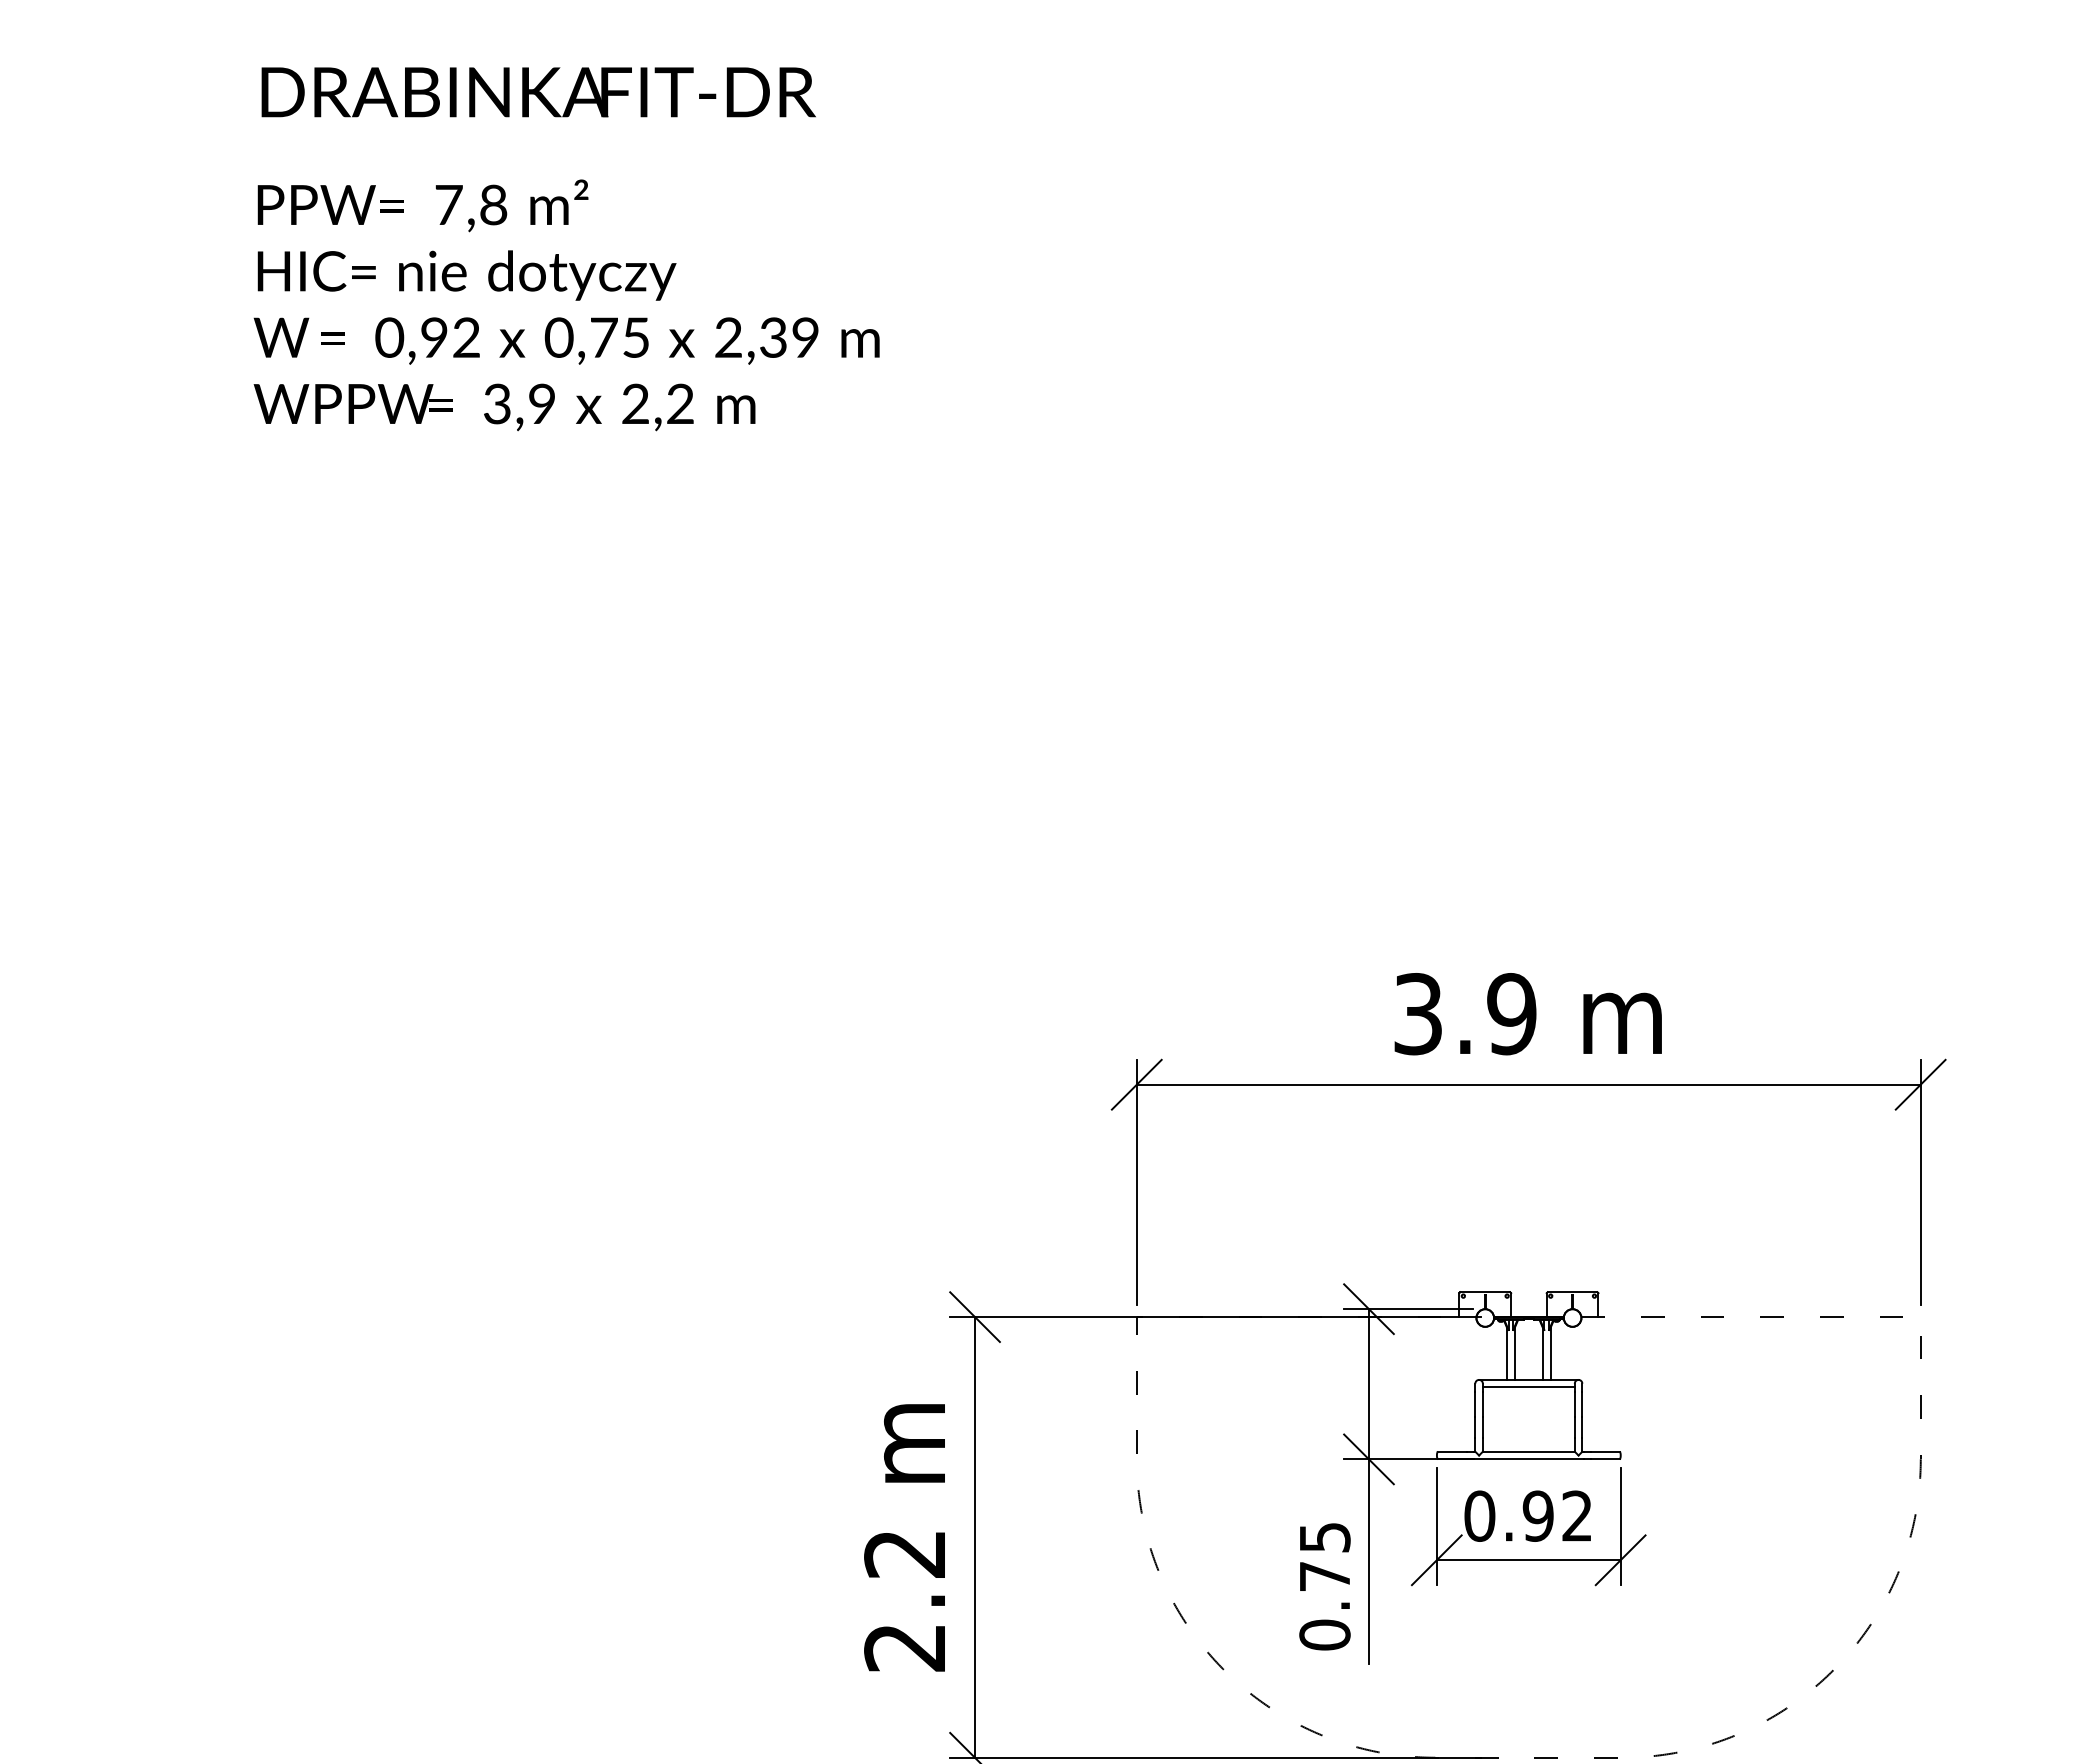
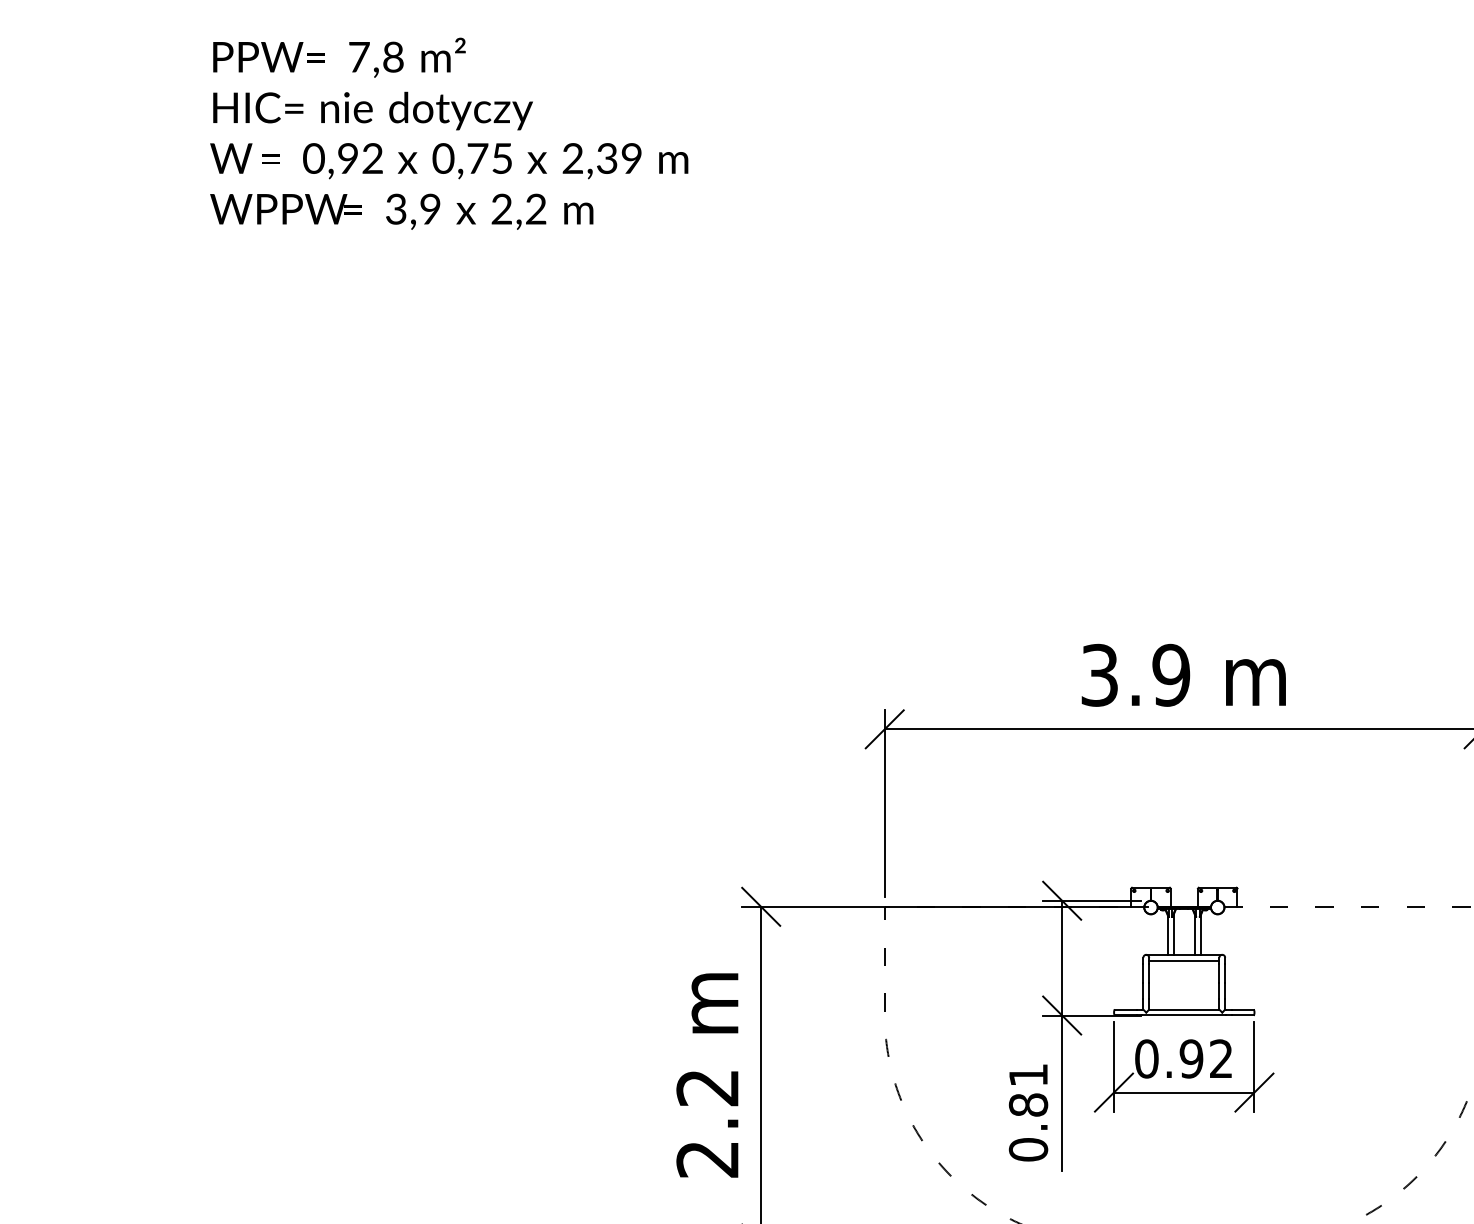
text: (1324, 1557) -> (1028, 1090), 0.75 -> 0.81

